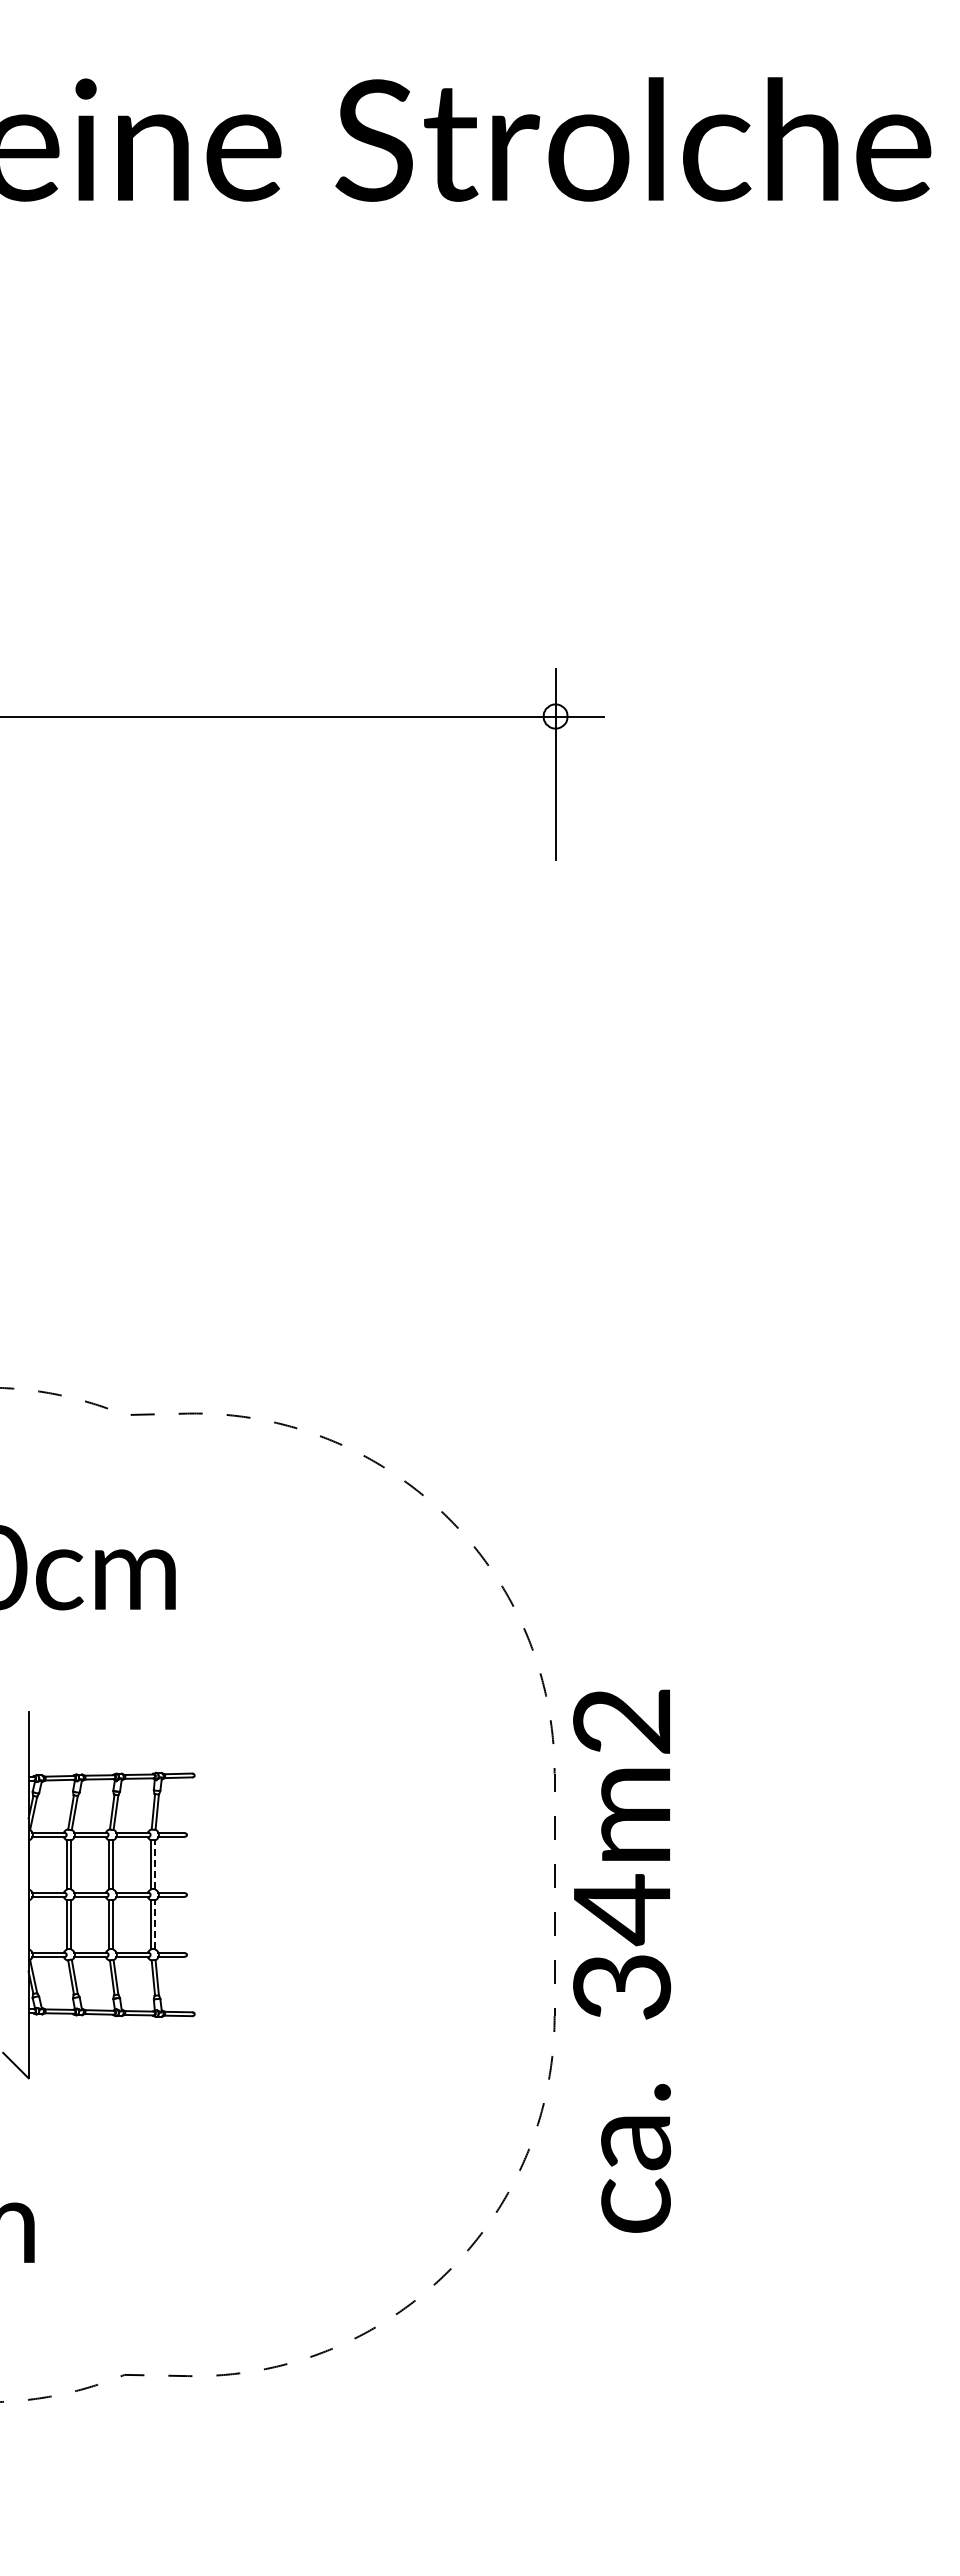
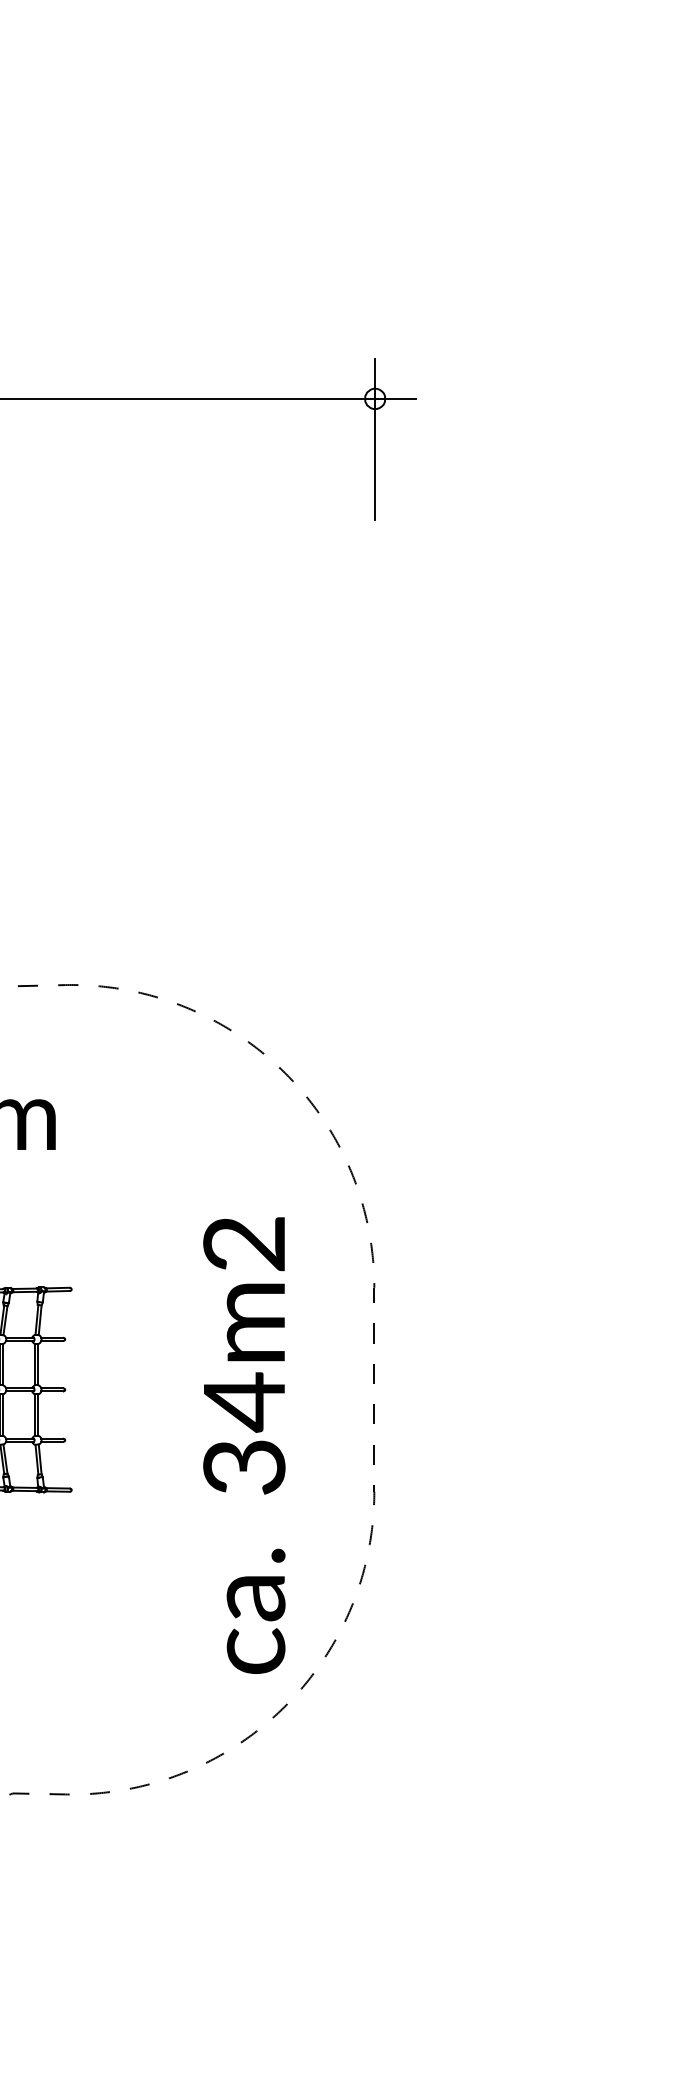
line: (155, 1864) -> (38, 1364), dashed -> solid
line: (155, 1924) -> (38, 1414), dashed -> solid
text: (622, 1960) -> (244, 1444), moved

